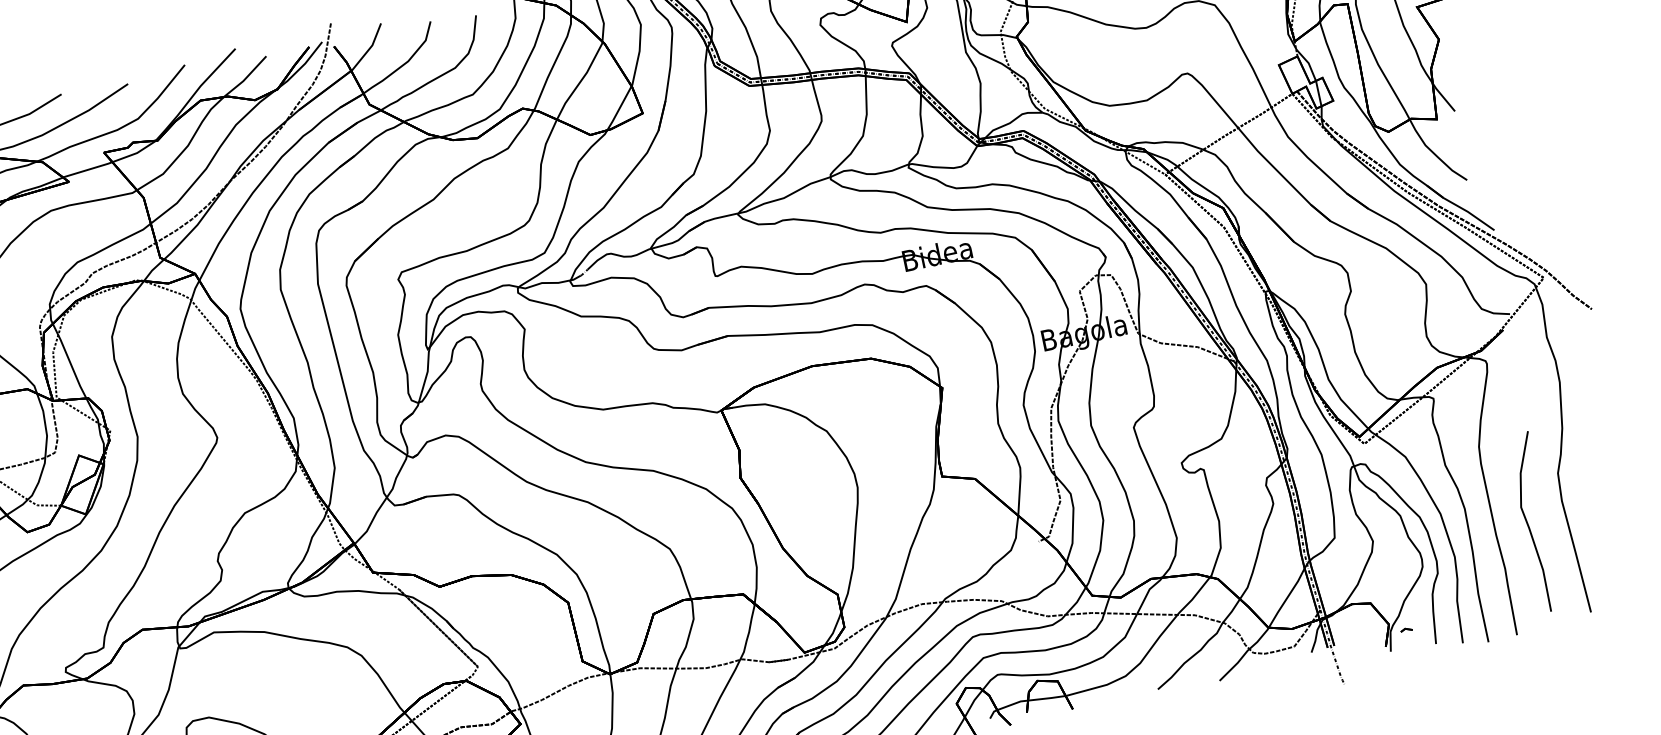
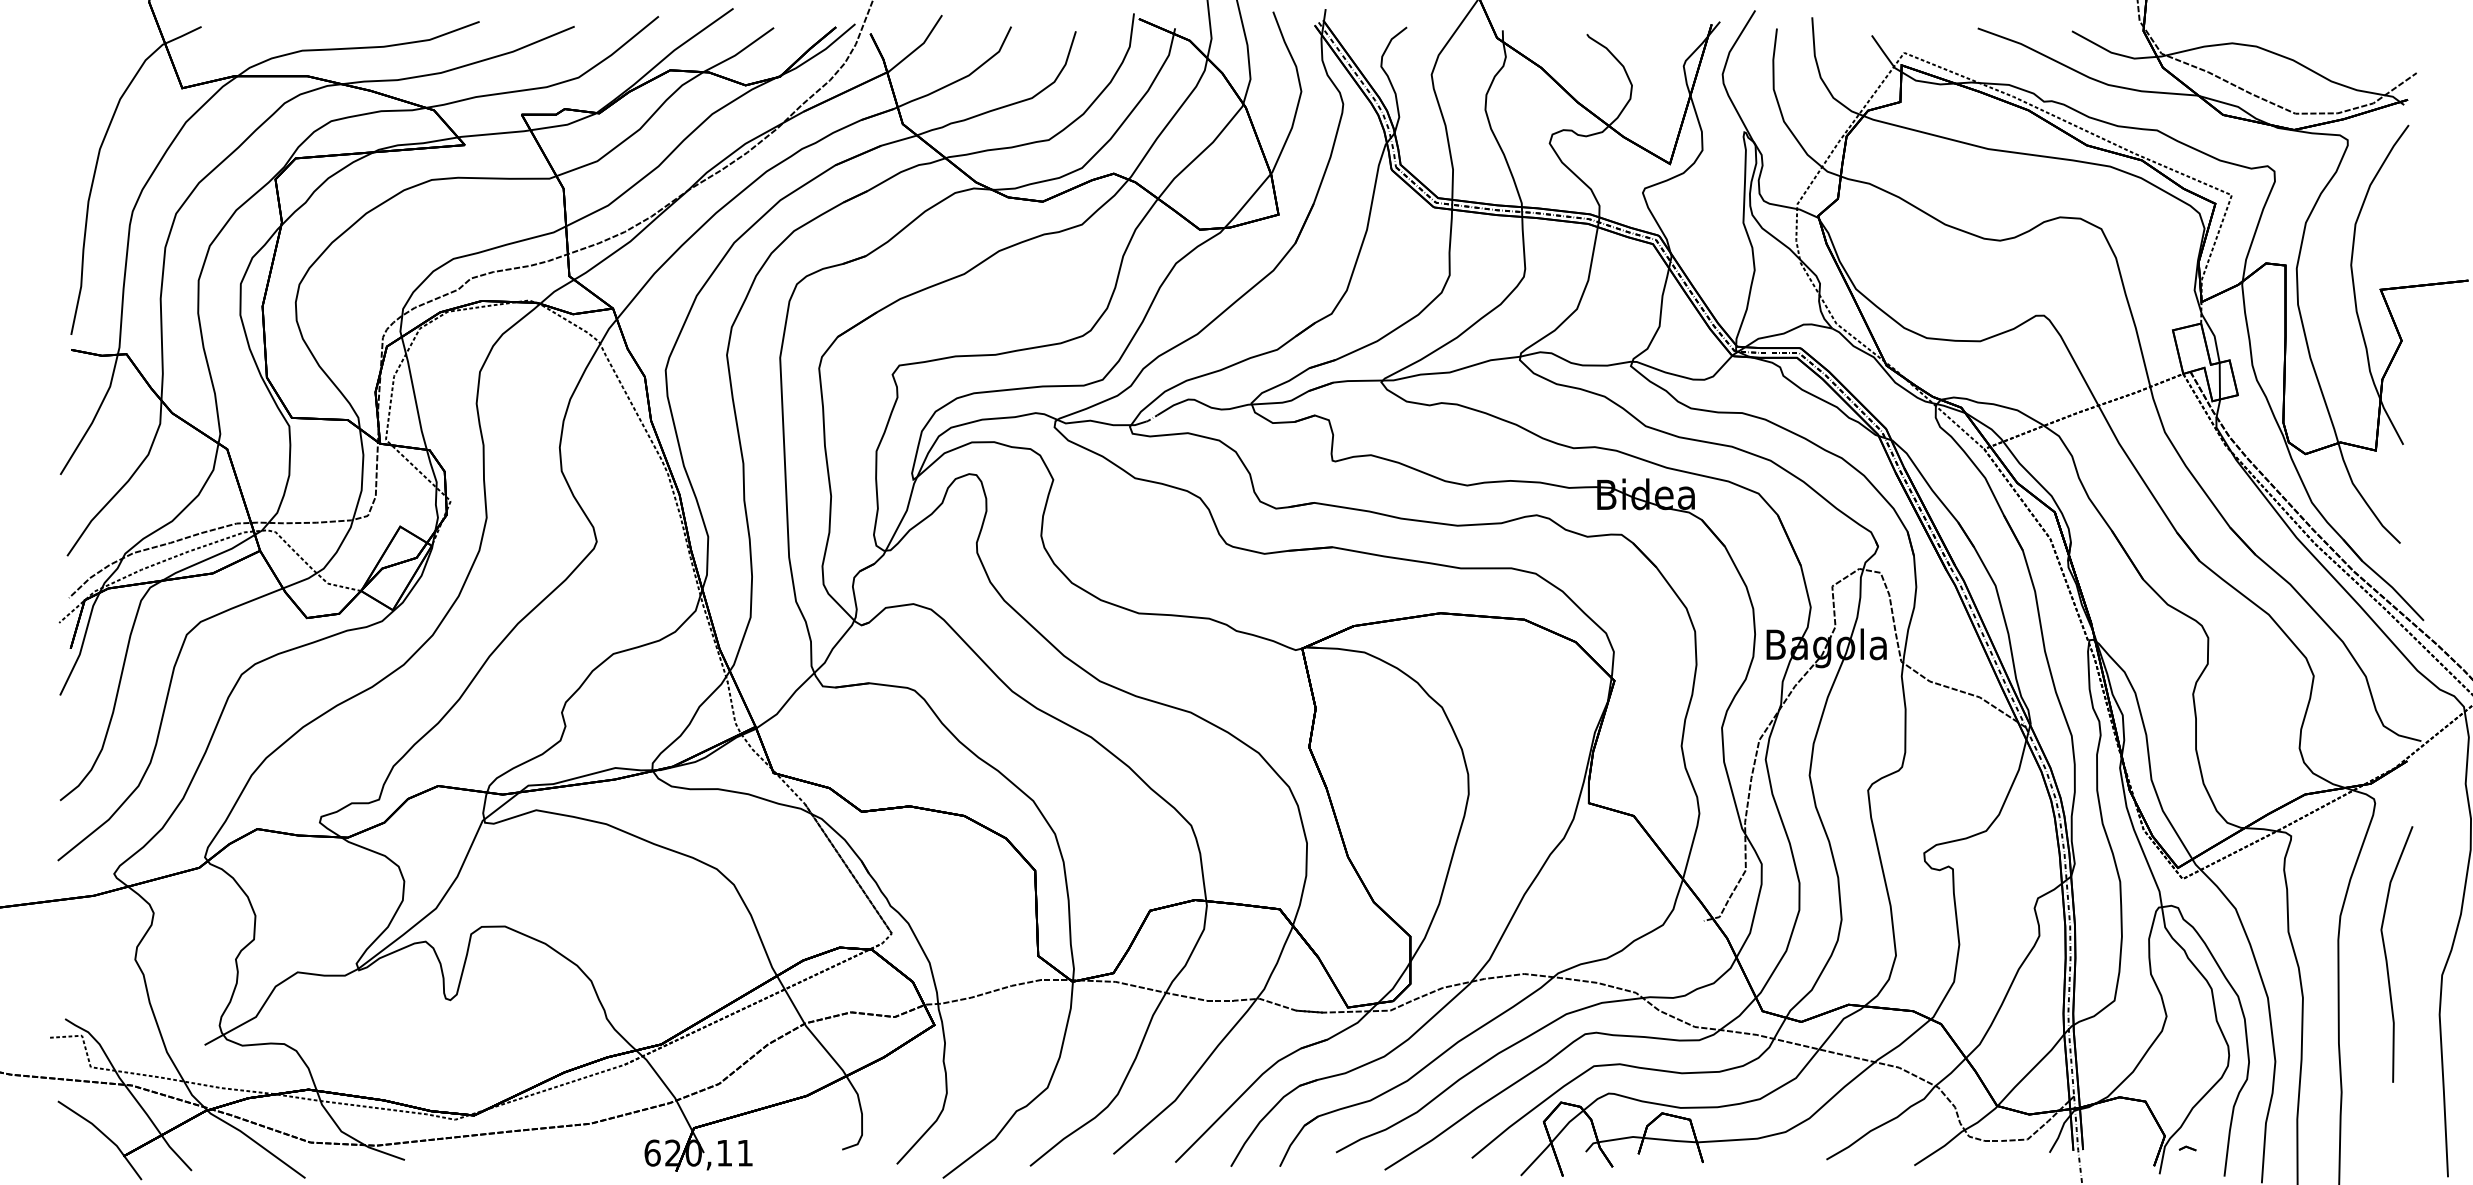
curve: (1528, 523) -> (2386, 954), moved

